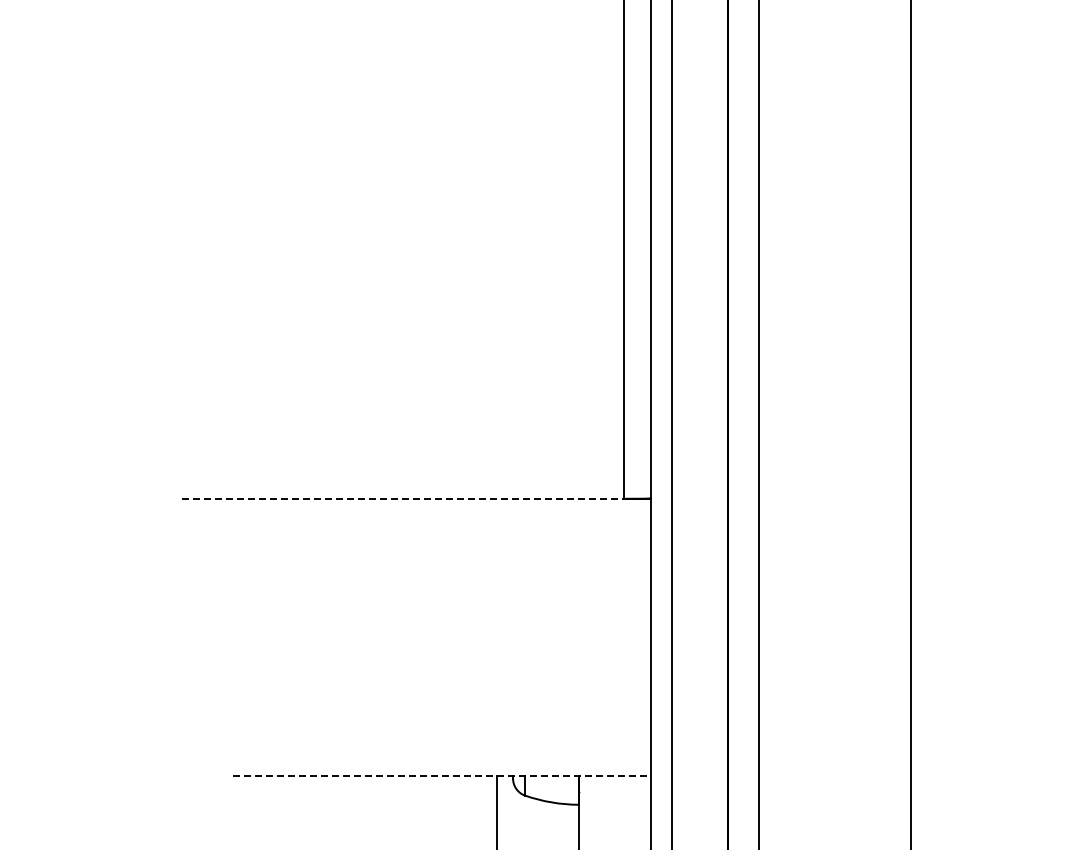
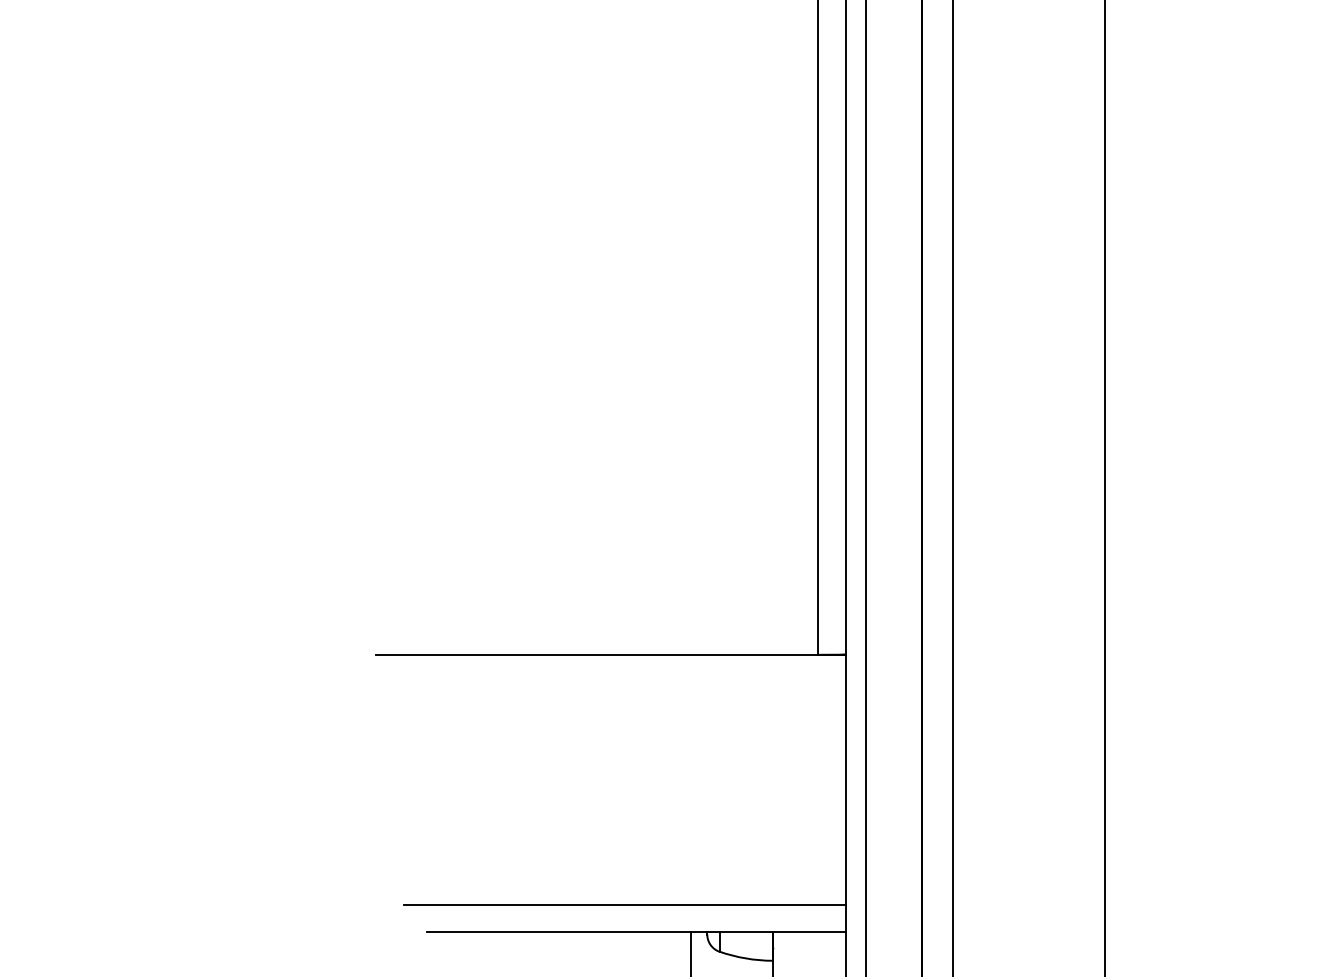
line: (403, 498) -> (597, 654), dashed -> solid
line: (430, 749) -> (624, 905), added
line: (442, 776) -> (636, 932), dashed -> solid

